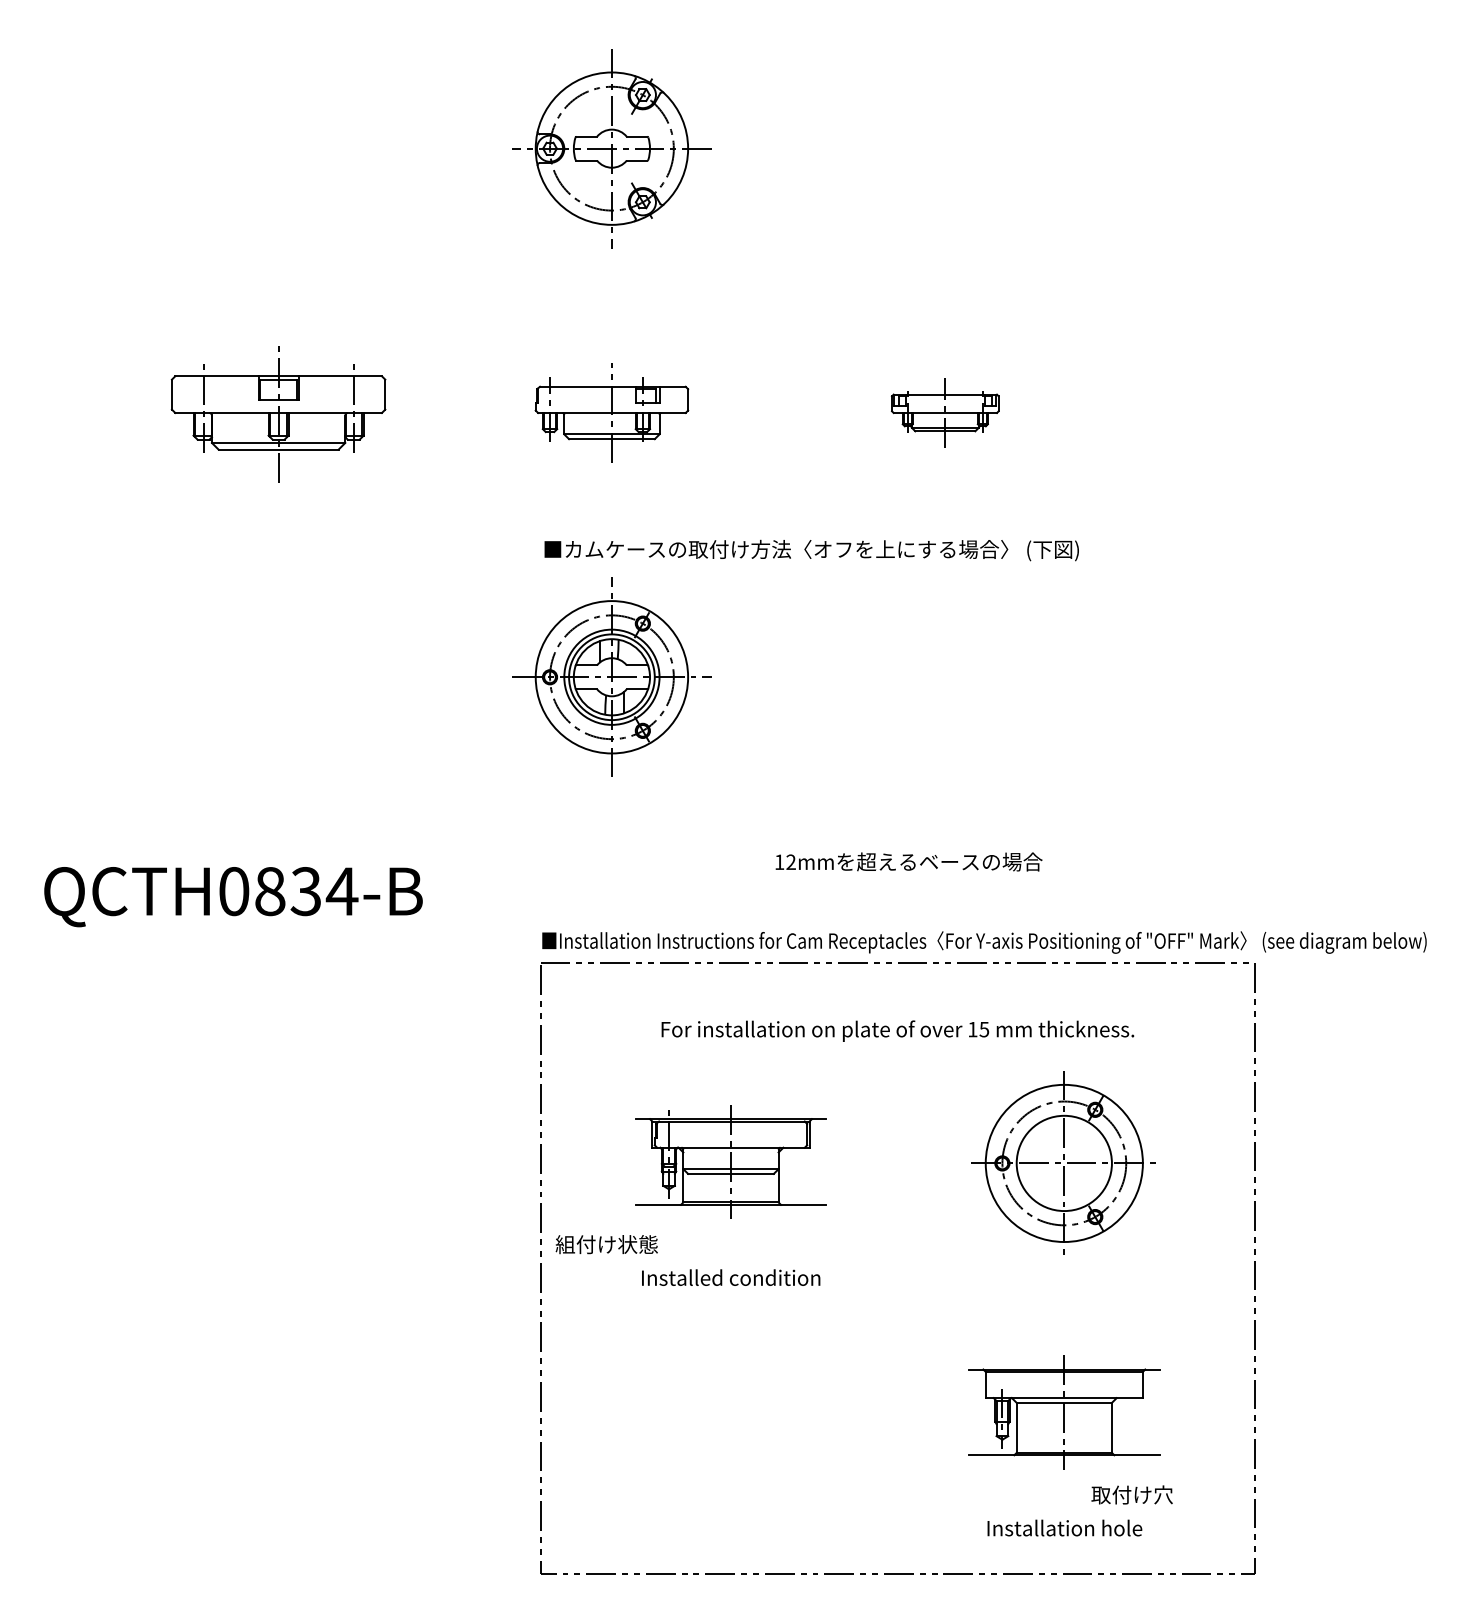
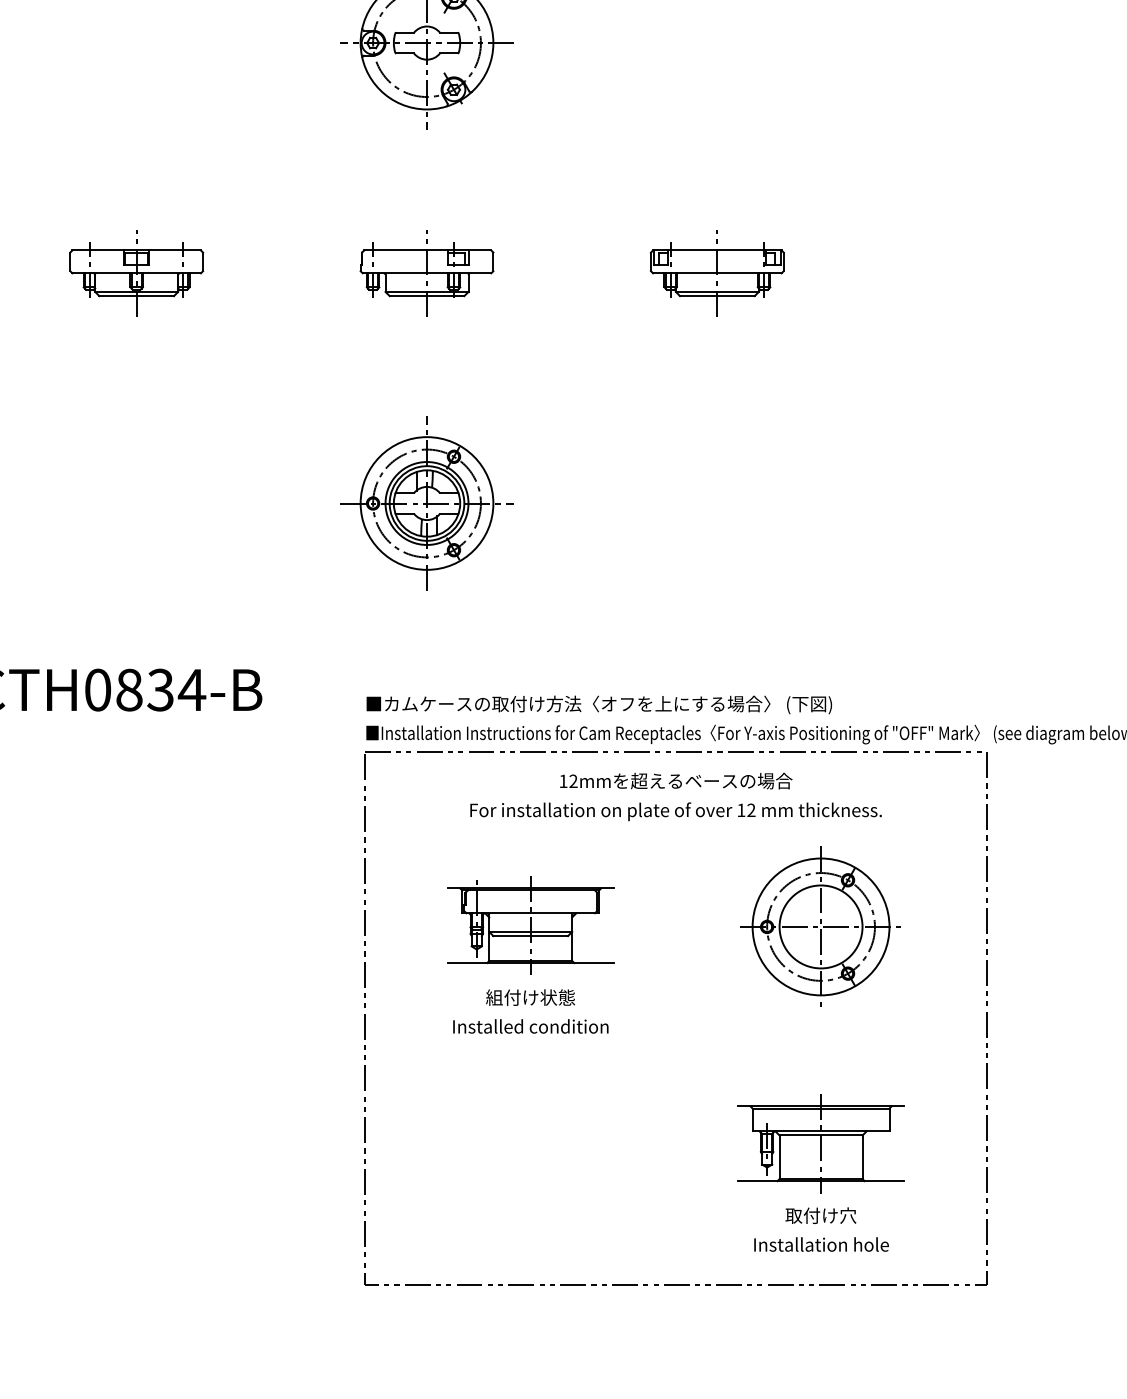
part: (278, 412) -> (136, 272), size x0.71
part: (945, 412) -> (717, 272), size x1.43
text: (811, 550) -> (599, 704), moved
text: (908, 861) -> (675, 780), moved
text: (984, 1029) -> (751, 810), 15 -> 12
text: (606, 1244) -> (530, 997), moved
text: (1131, 1494) -> (820, 1215), moved

